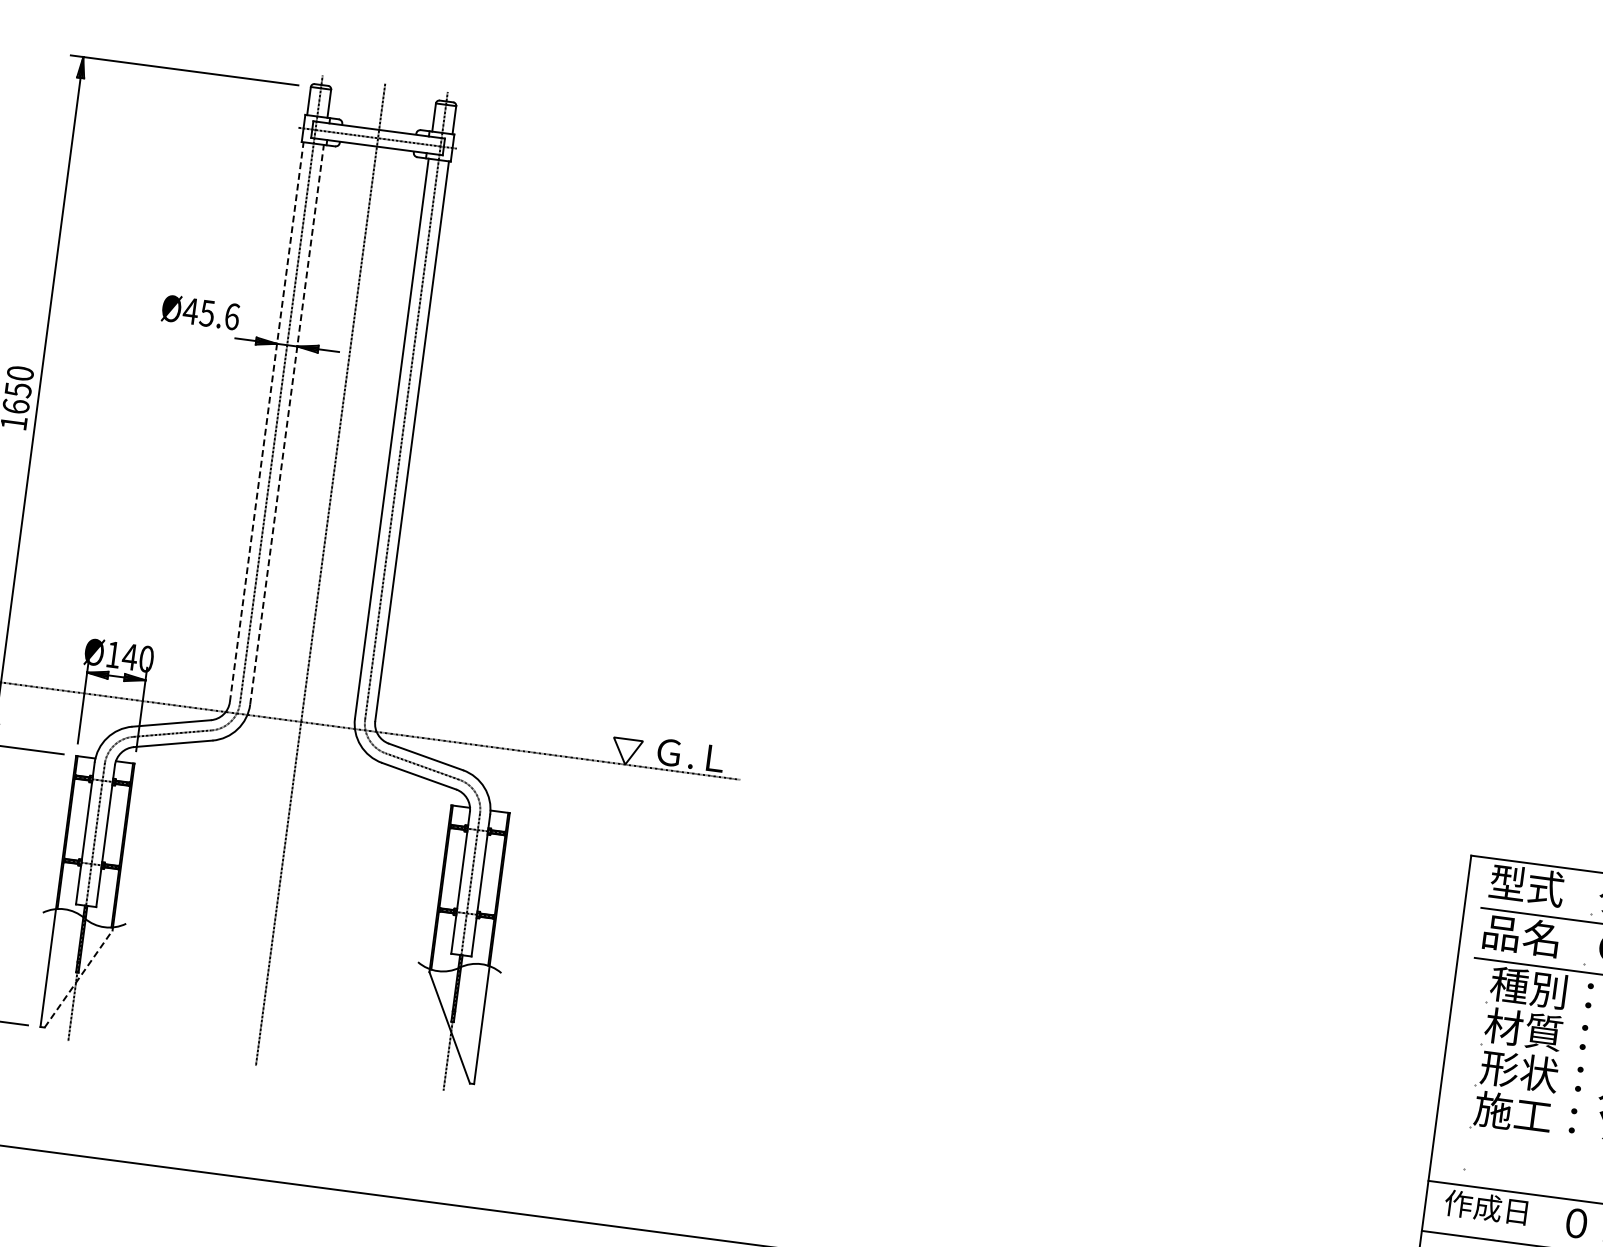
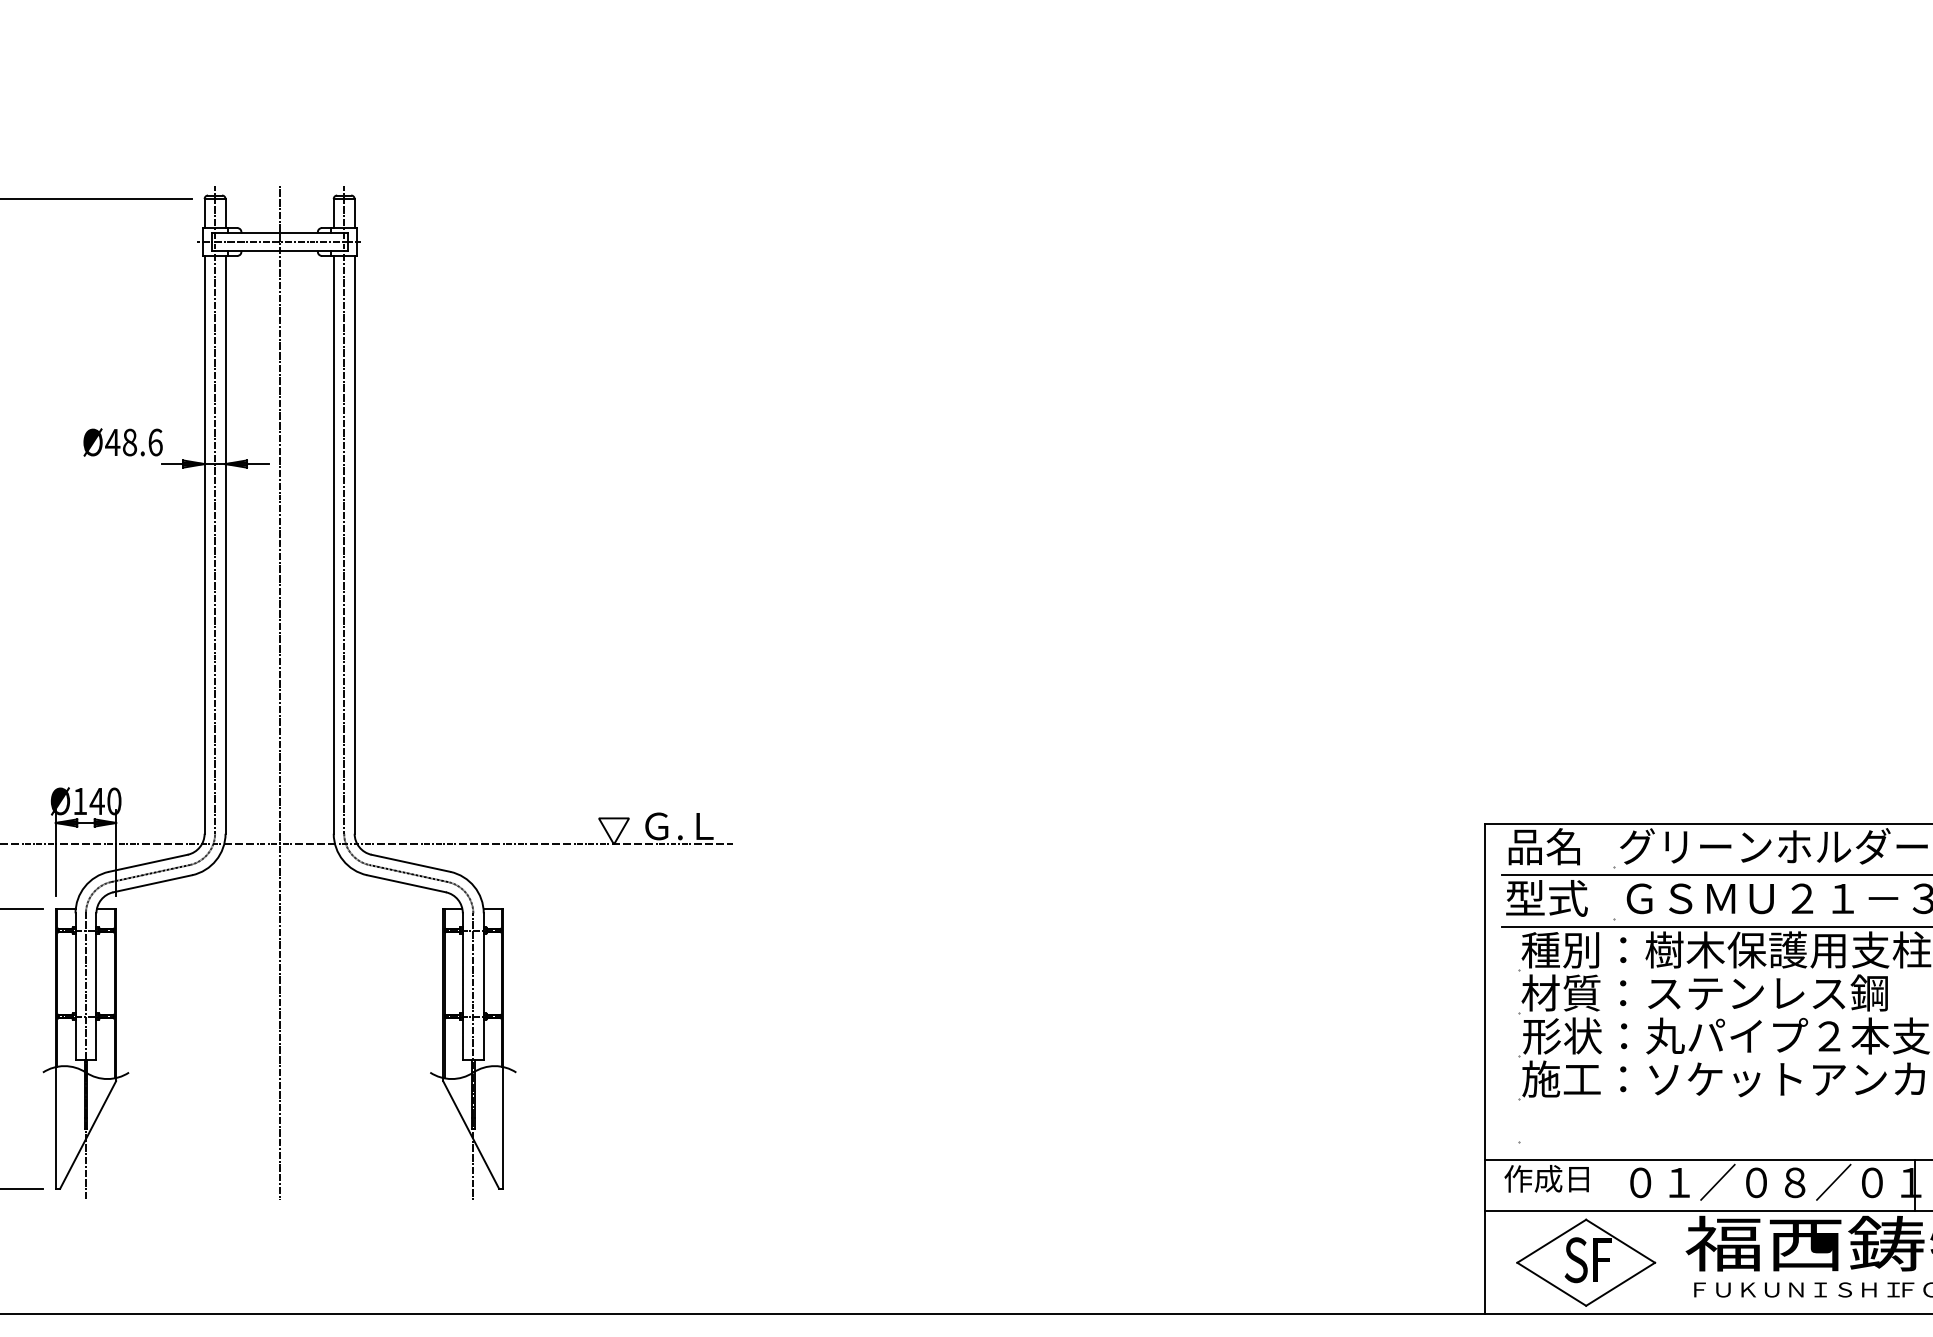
text: (207, 313) -> (129, 442), Ø45.6 -> Ø48.6
line: (266, 421) -> (204, 544), dashed -> solid
line: (287, 424) -> (225, 544), dashed -> solid
text: (1527, 885) -> (1545, 846), 型式 -> 品名
text: (1521, 934) -> (1546, 897), 品名 -> 型式
line: (79, 978) -> (88, 1134), dashed -> solid

